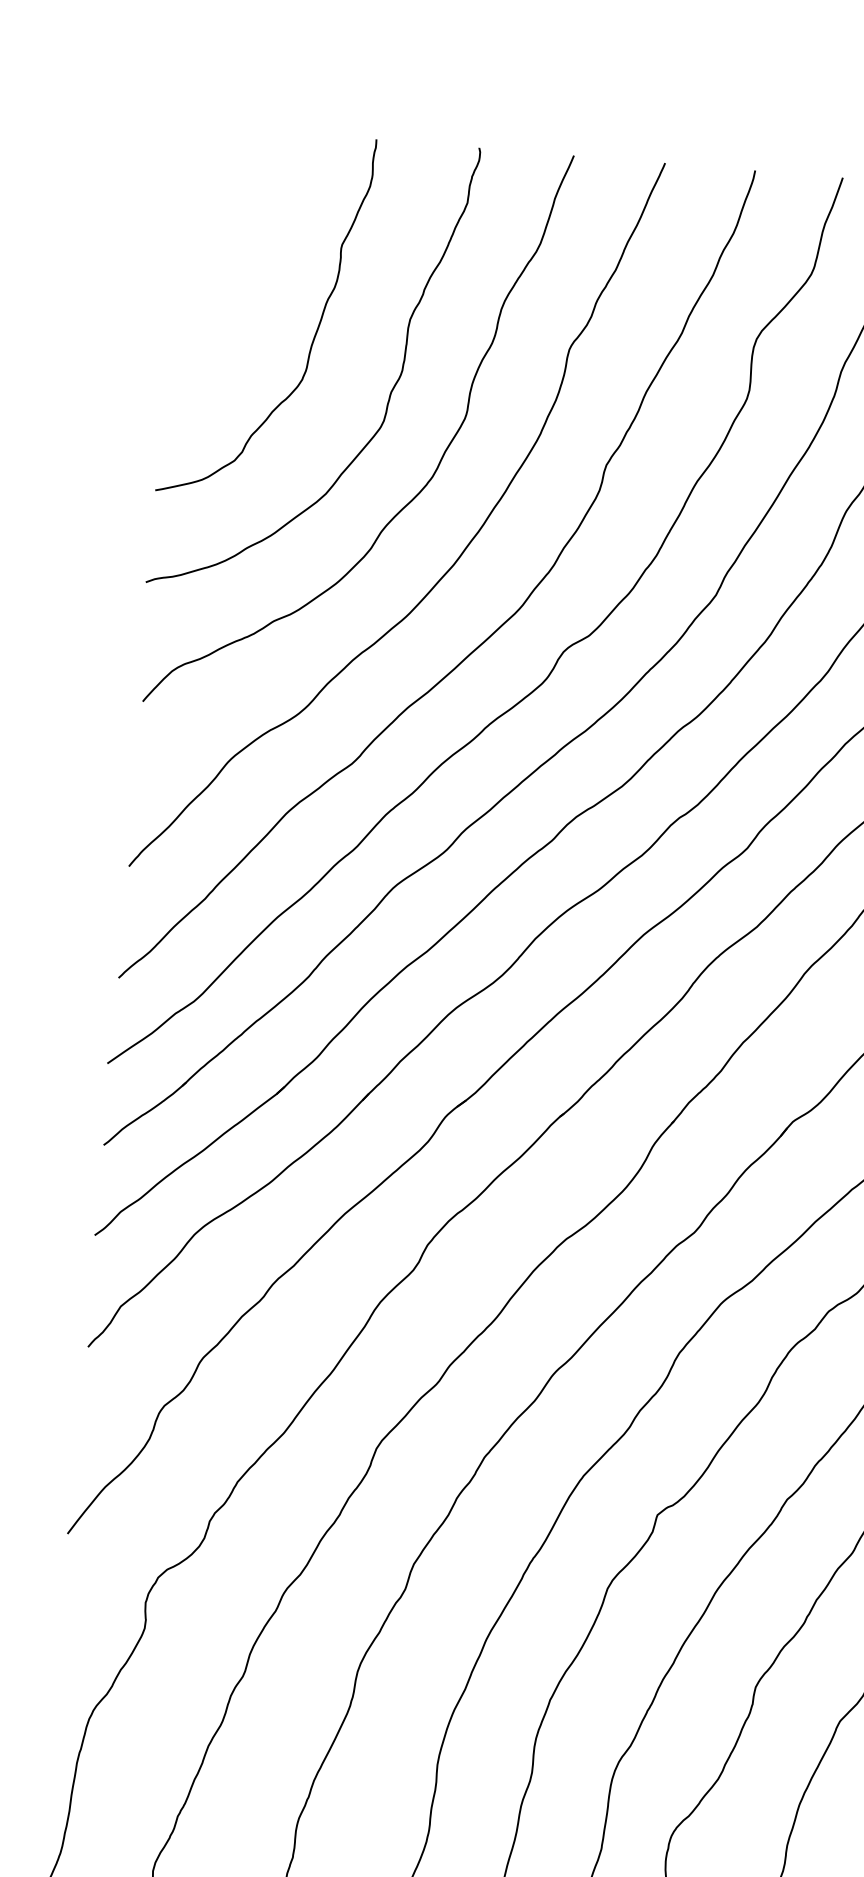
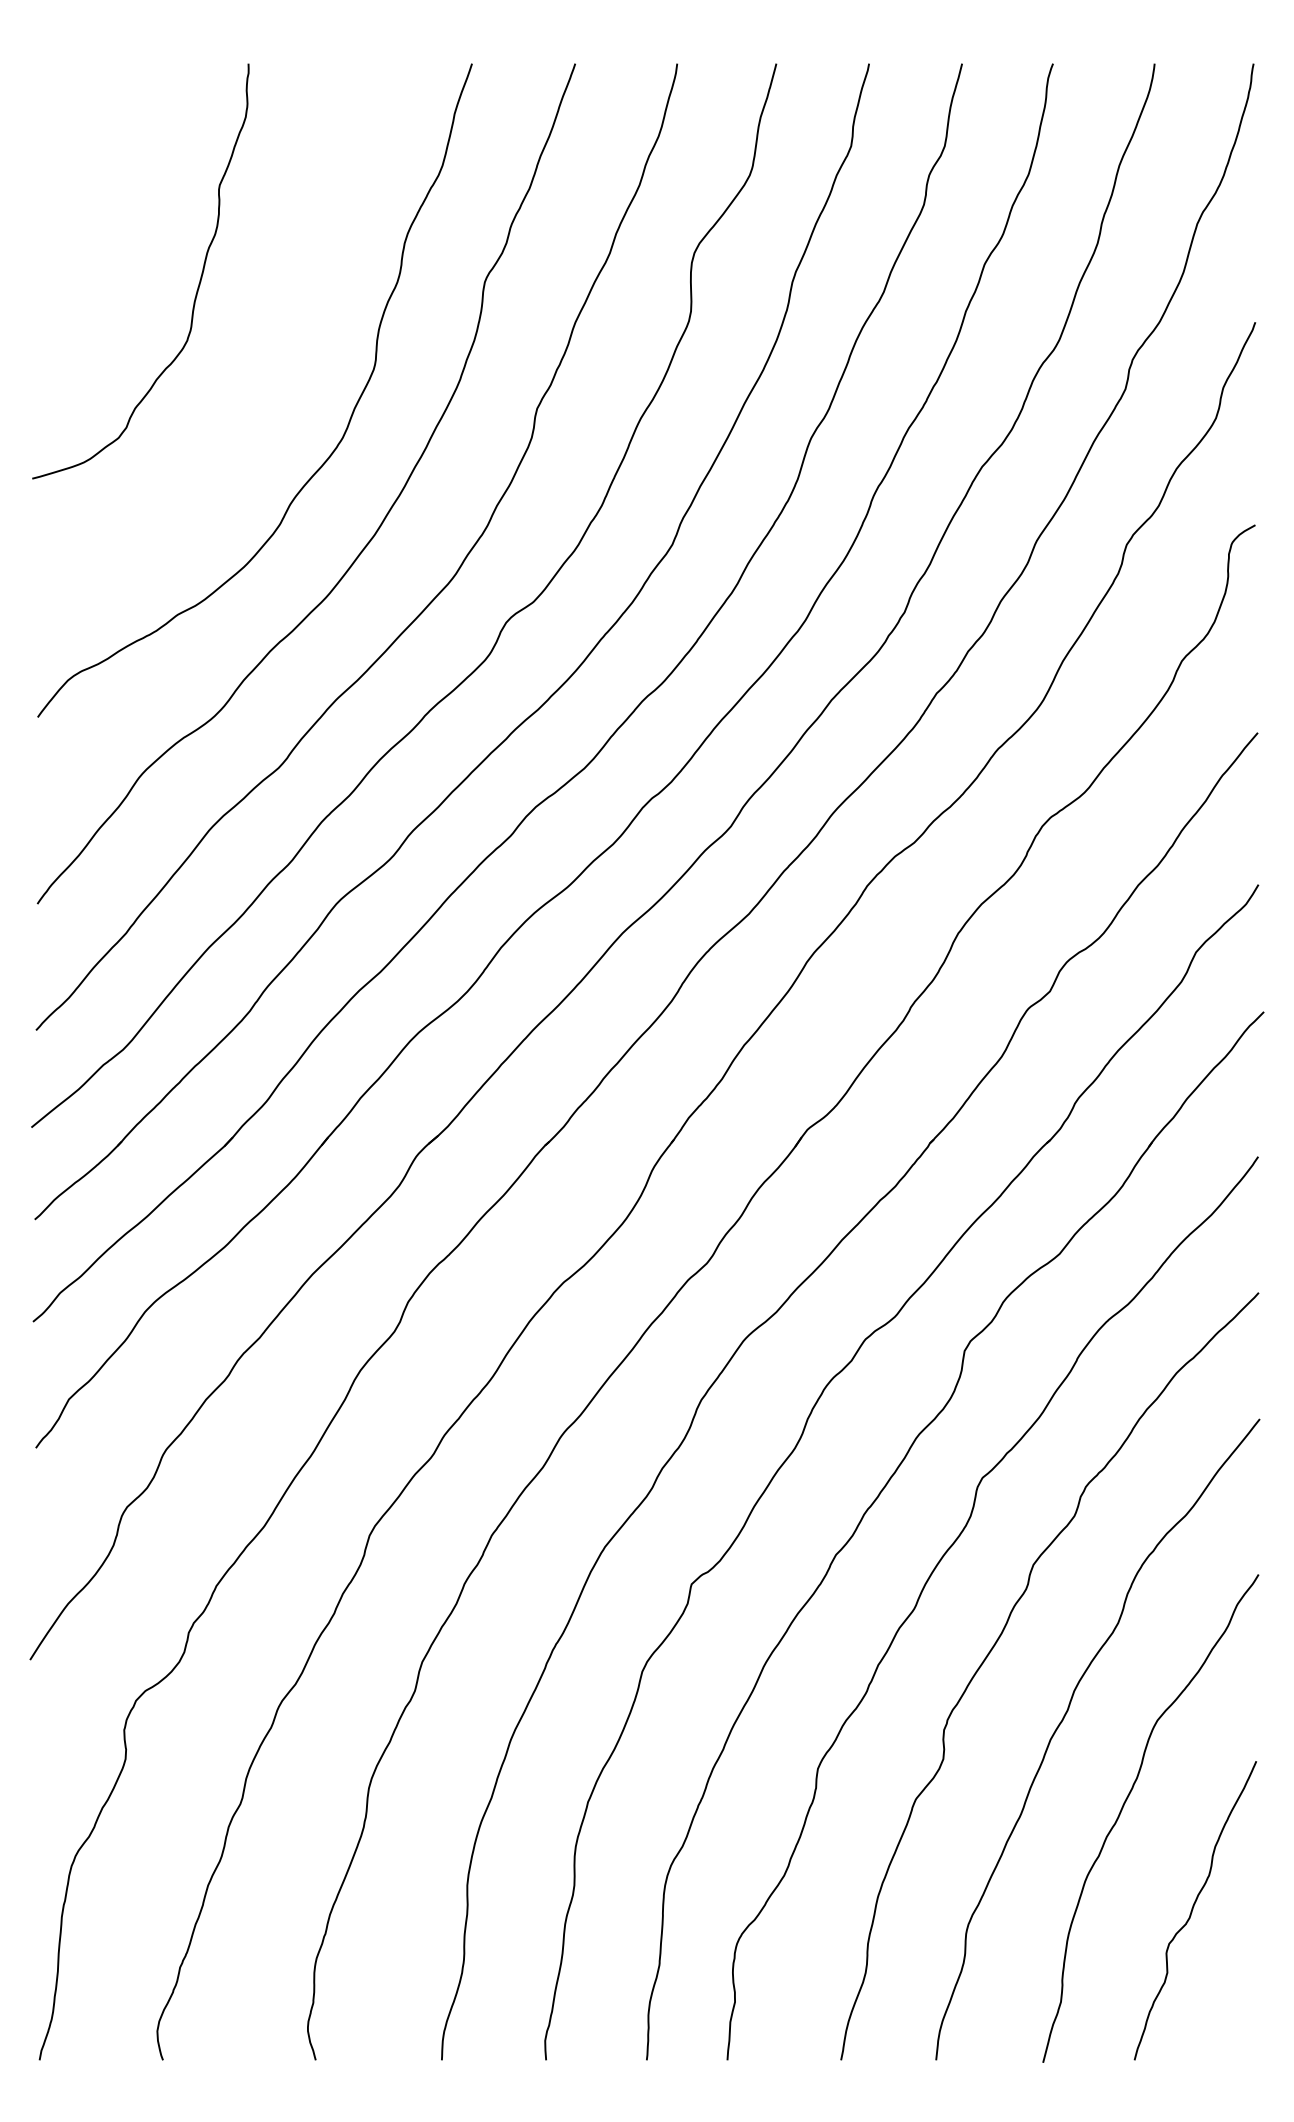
curve: (390, 392) -> (287, 346), removed

